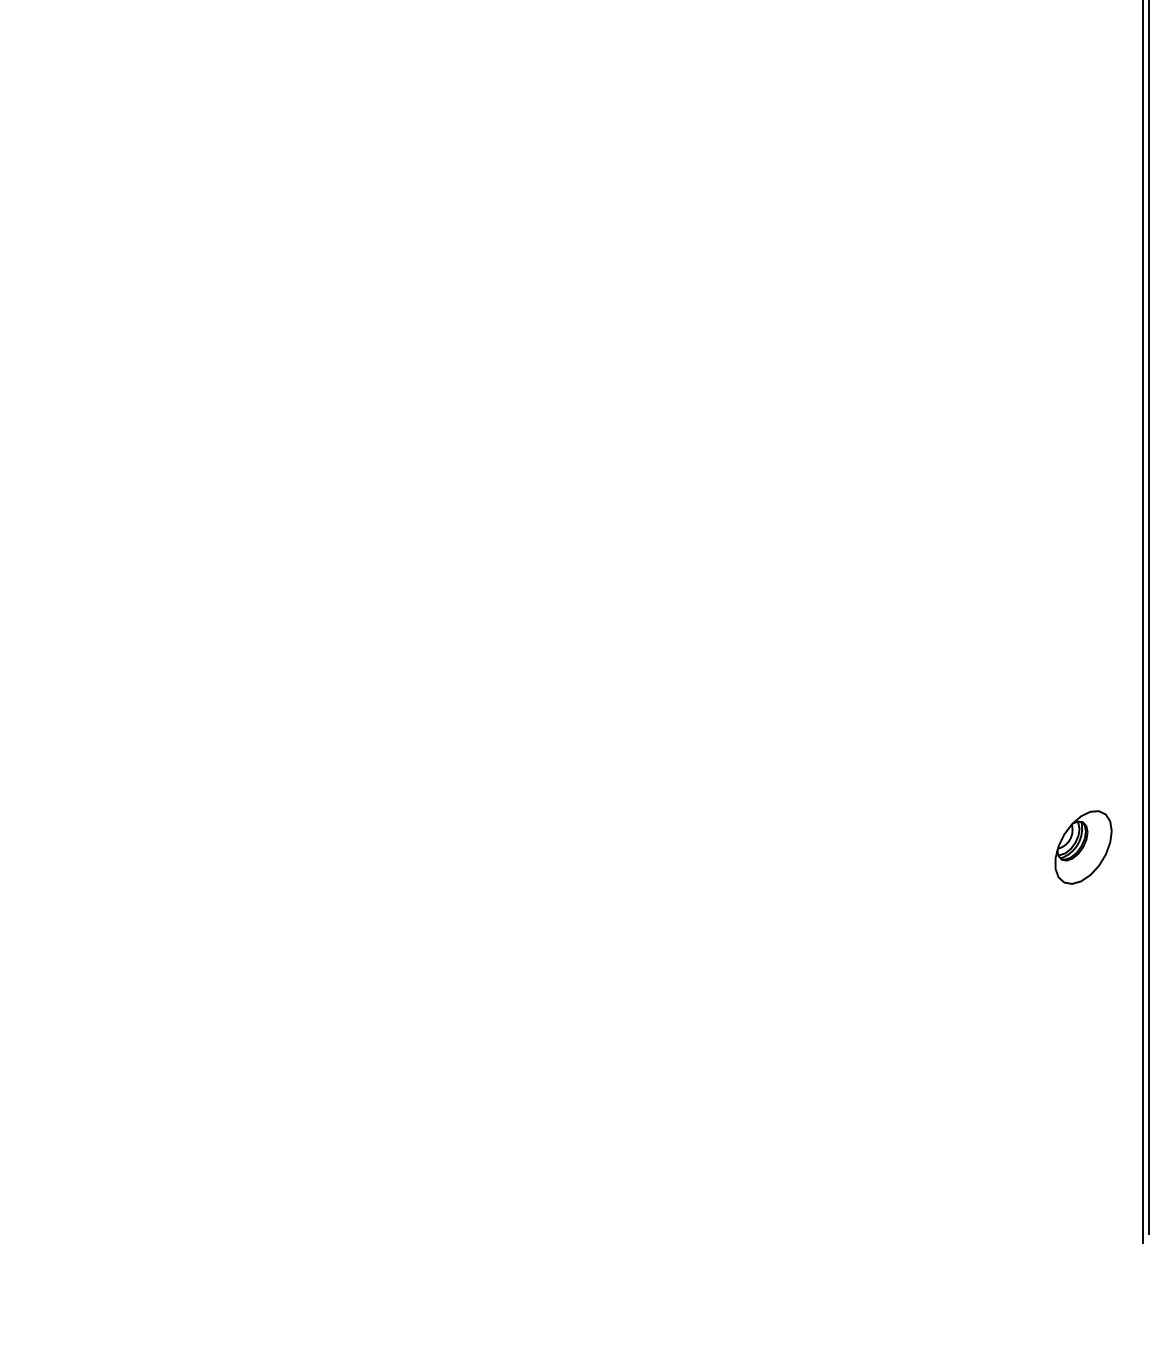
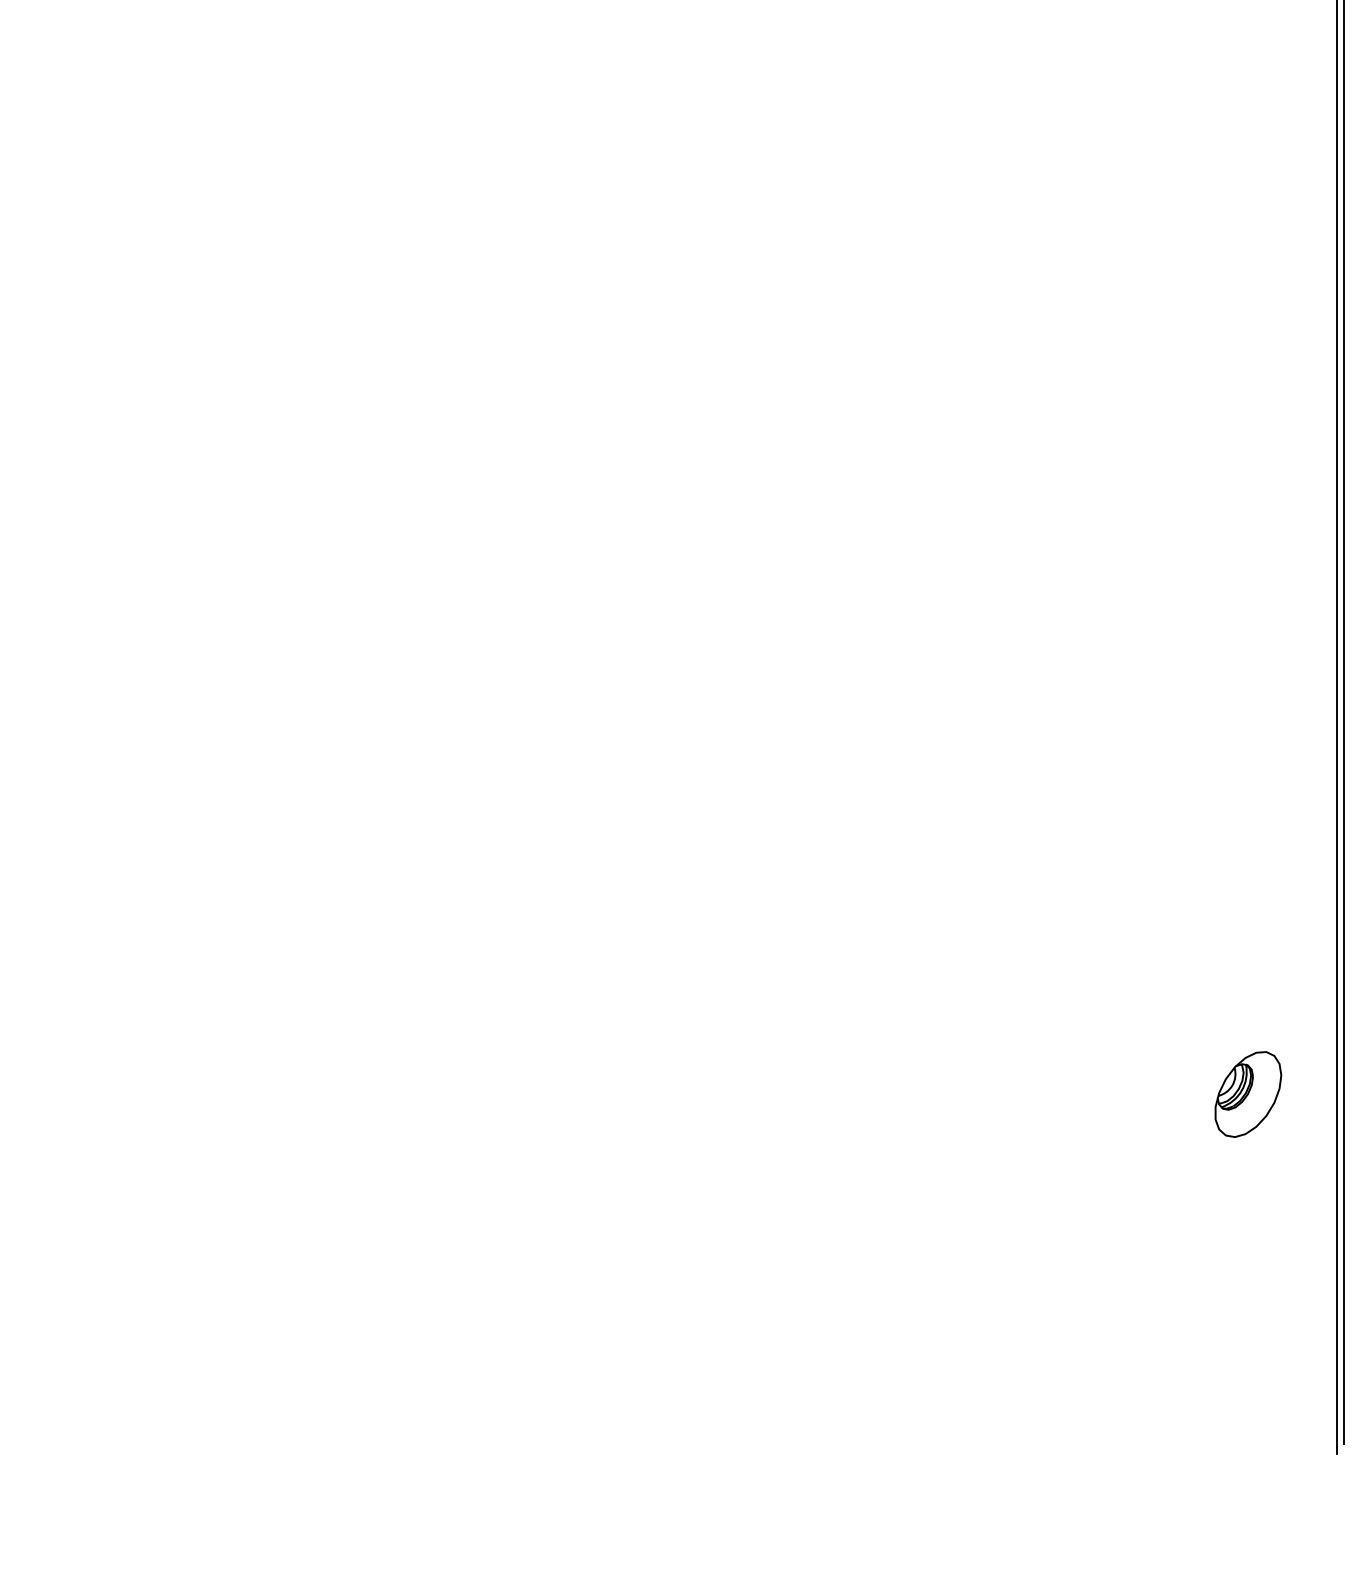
part: (1083, 847) -> (1248, 1094), moved

